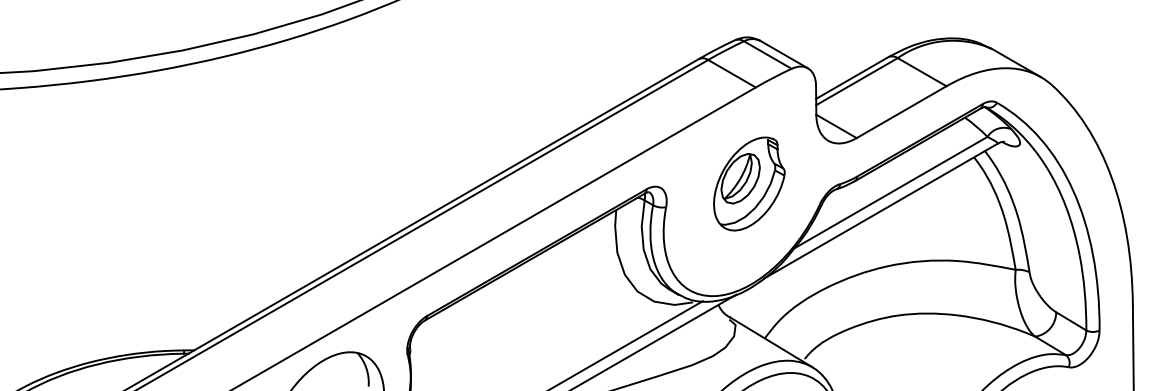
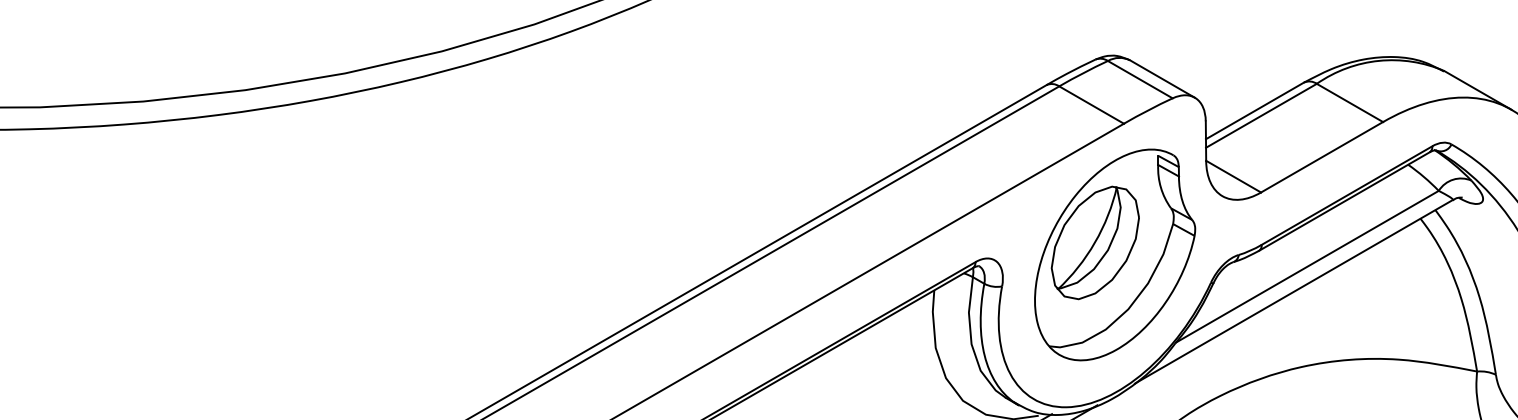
part: (749, 183) -> (1115, 254), size x1.67

